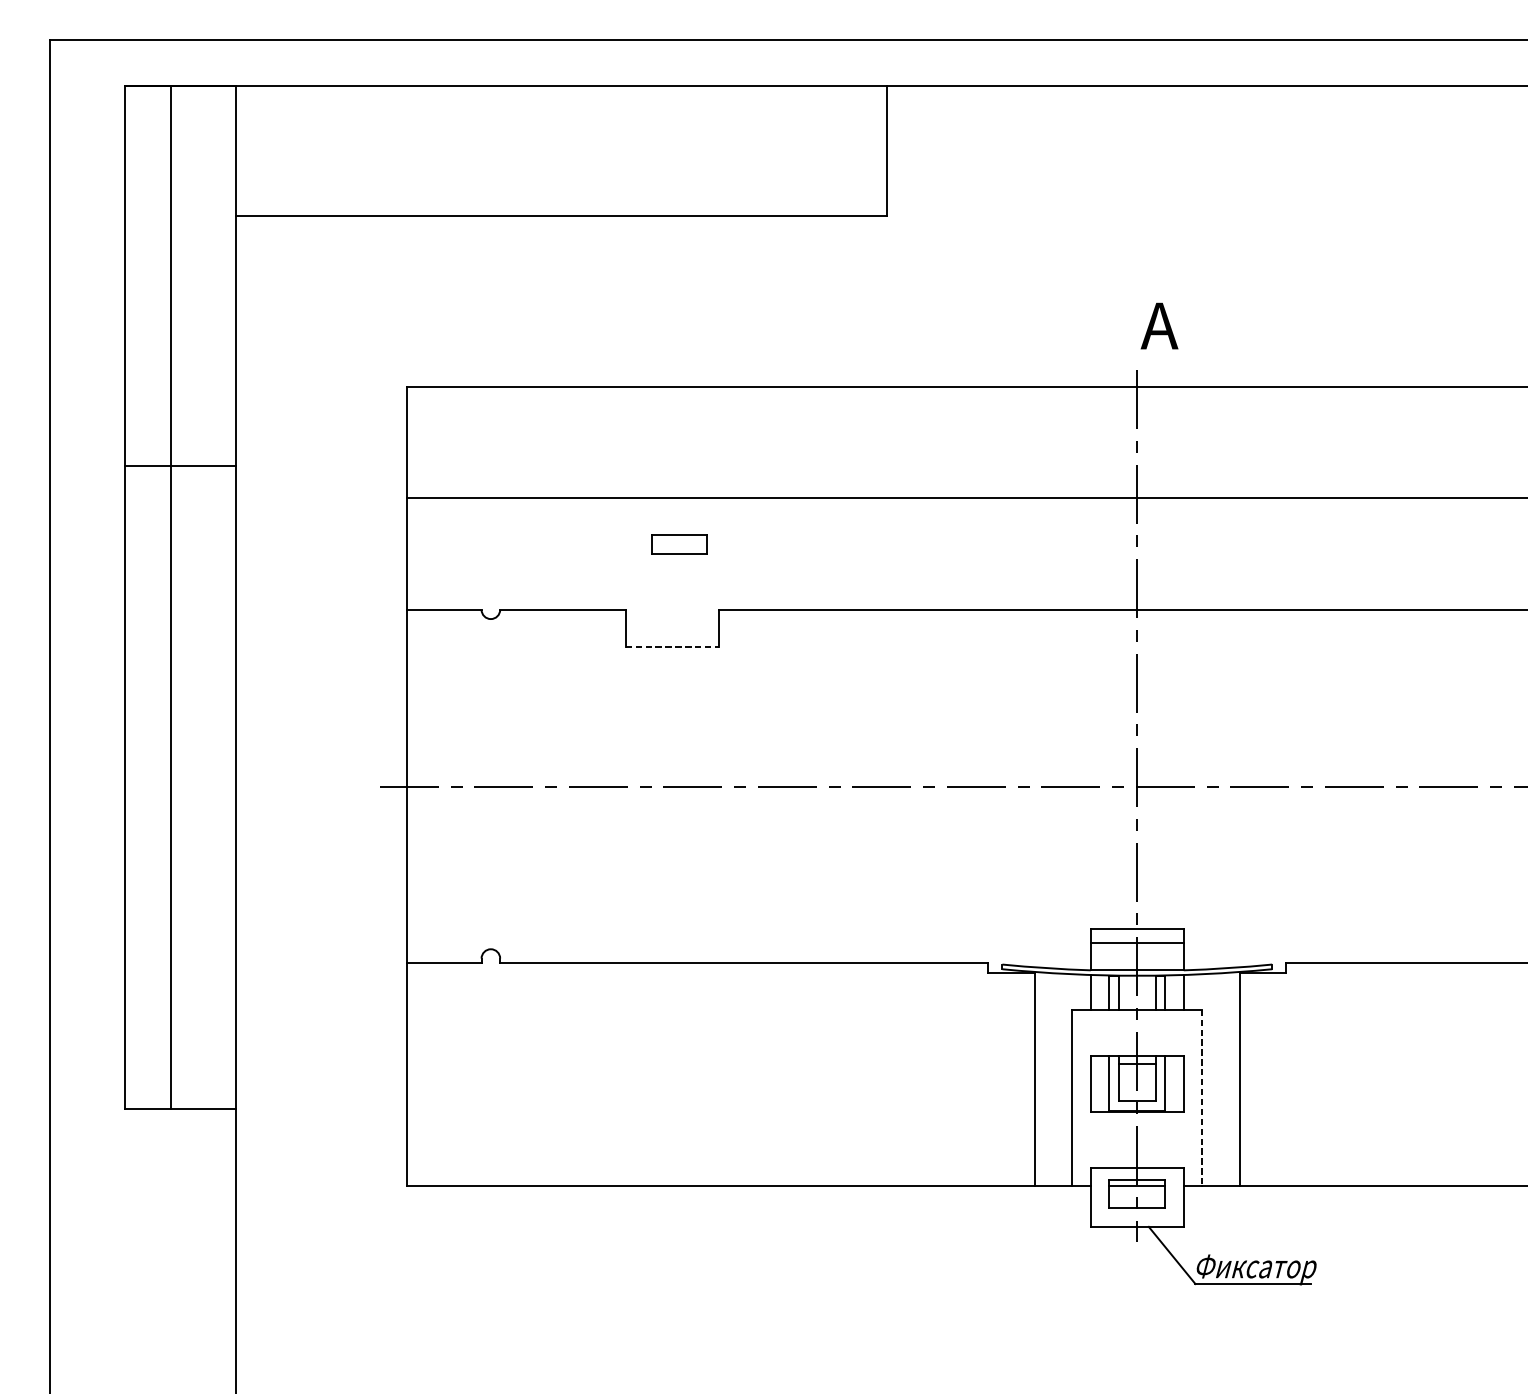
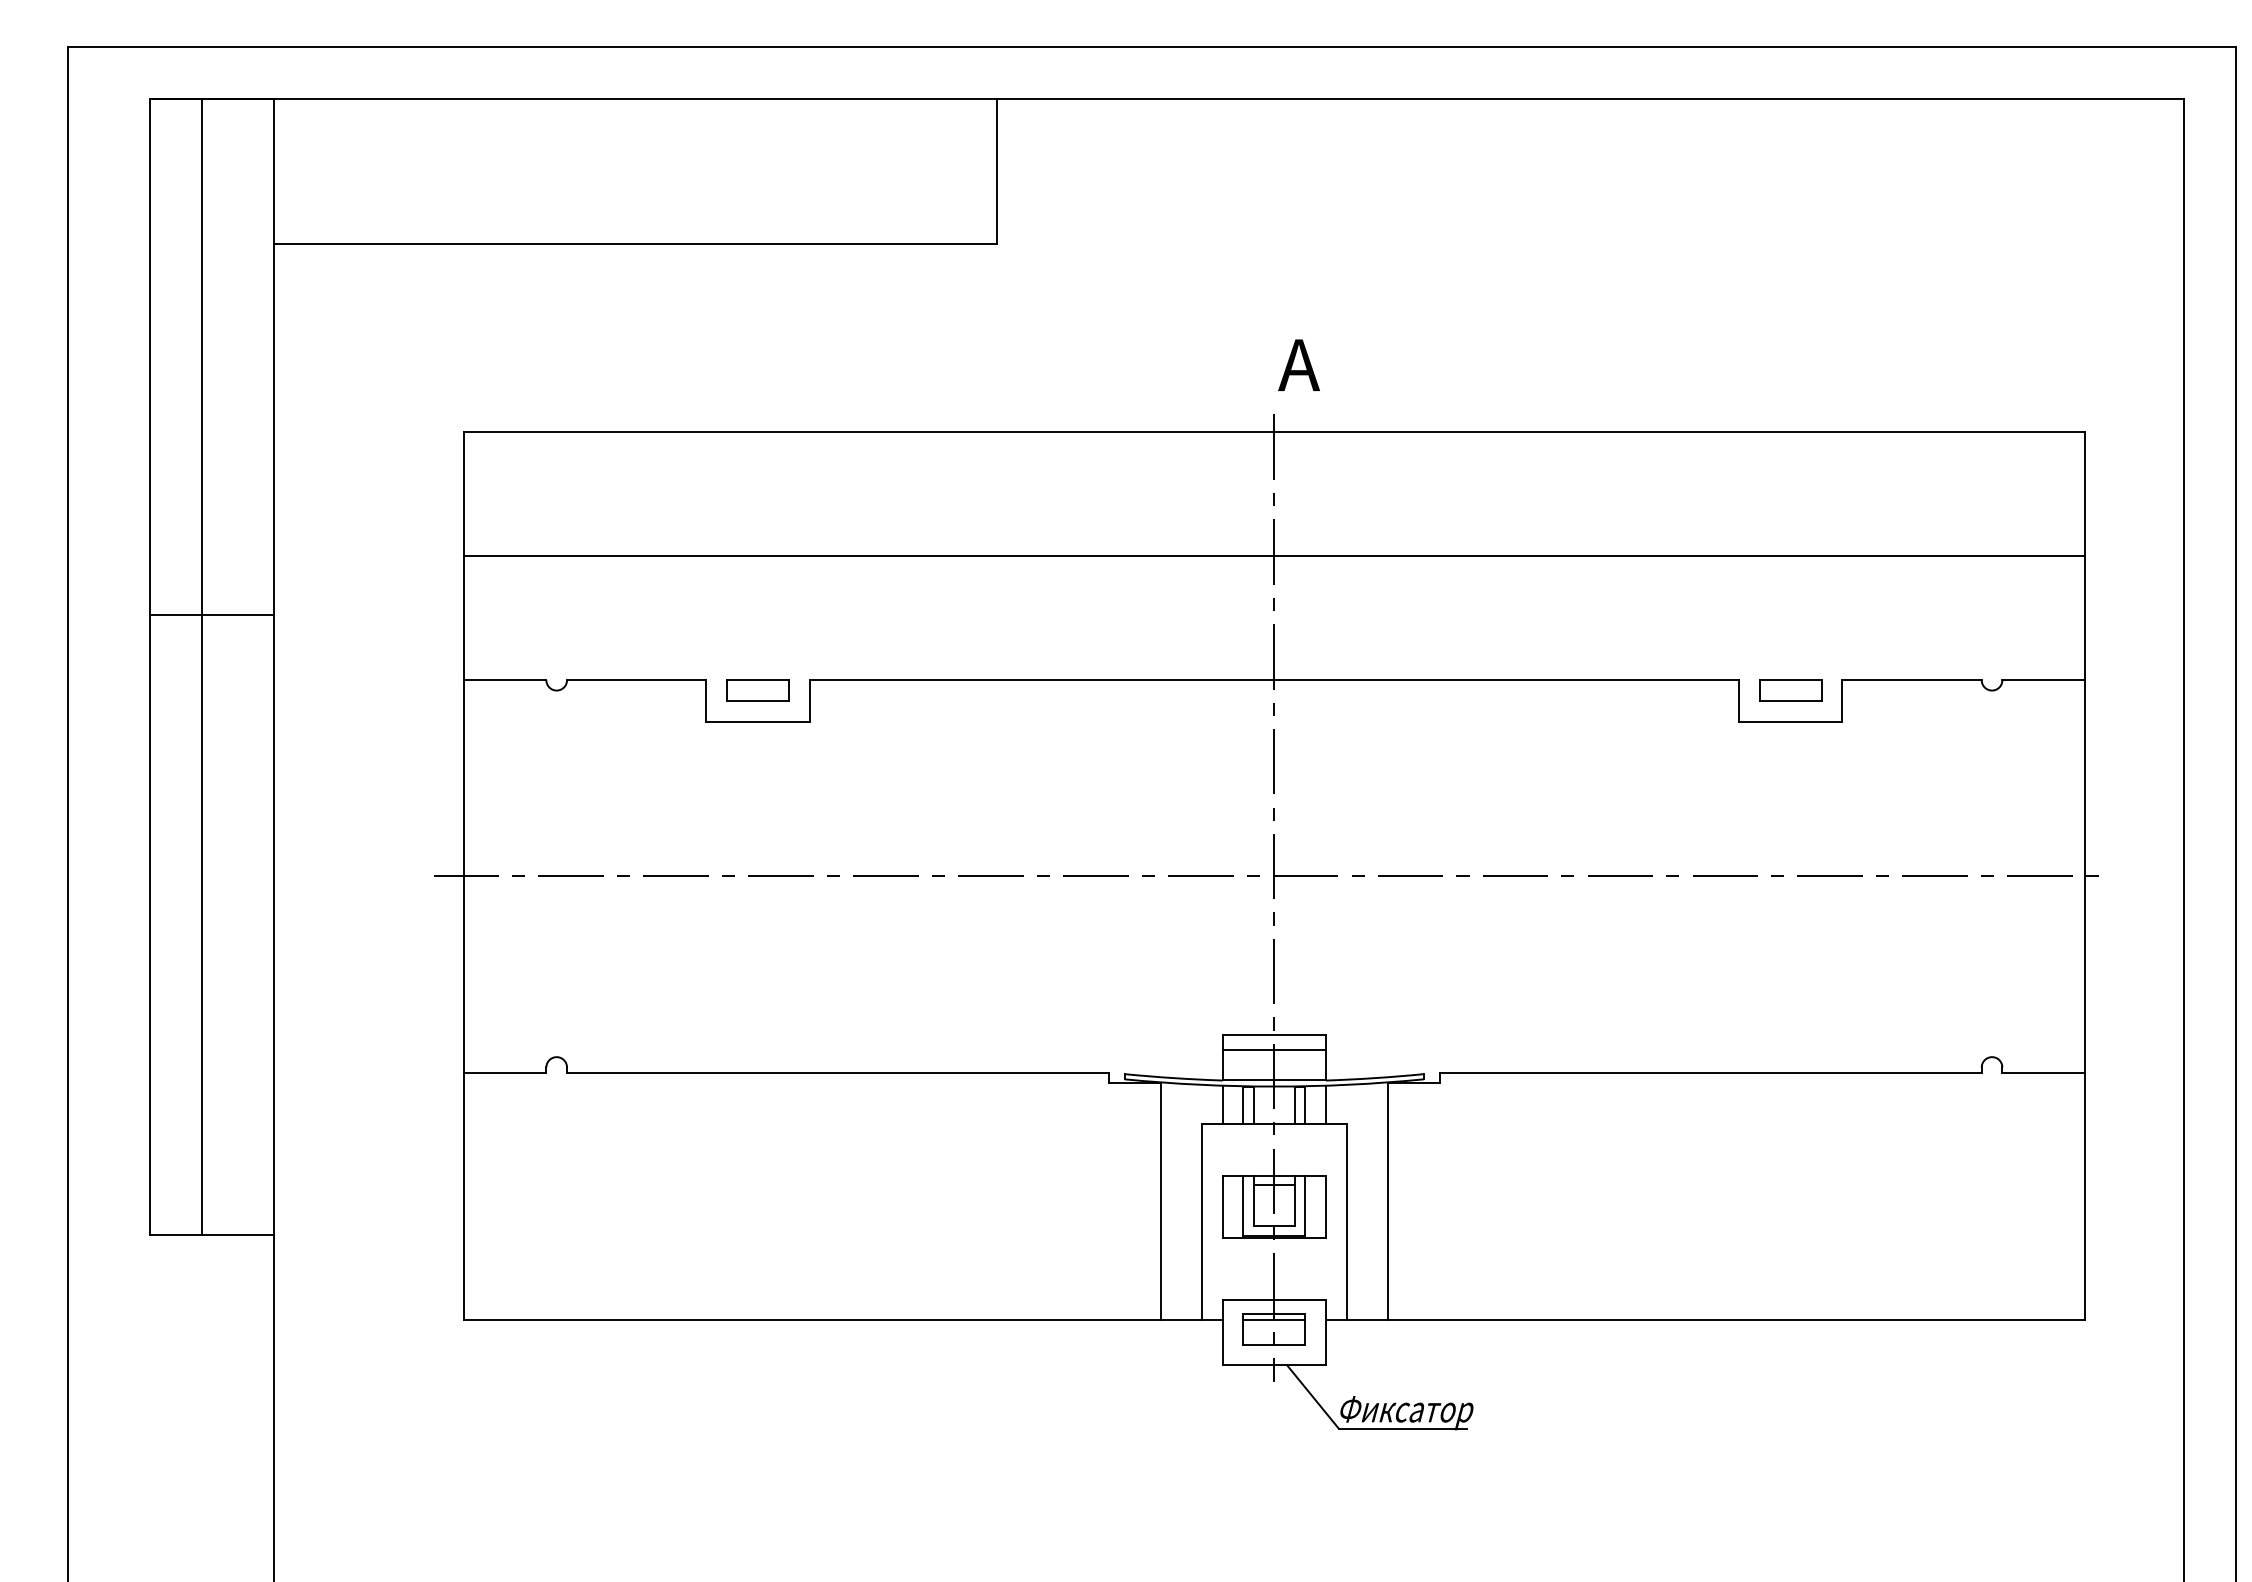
line: (180, 465) -> (212, 615), moved
part: (678, 544) -> (757, 690), moved
line: (672, 646) -> (758, 721), dashed -> solid
line: (1202, 1098) -> (1346, 1222), dashed -> solid

